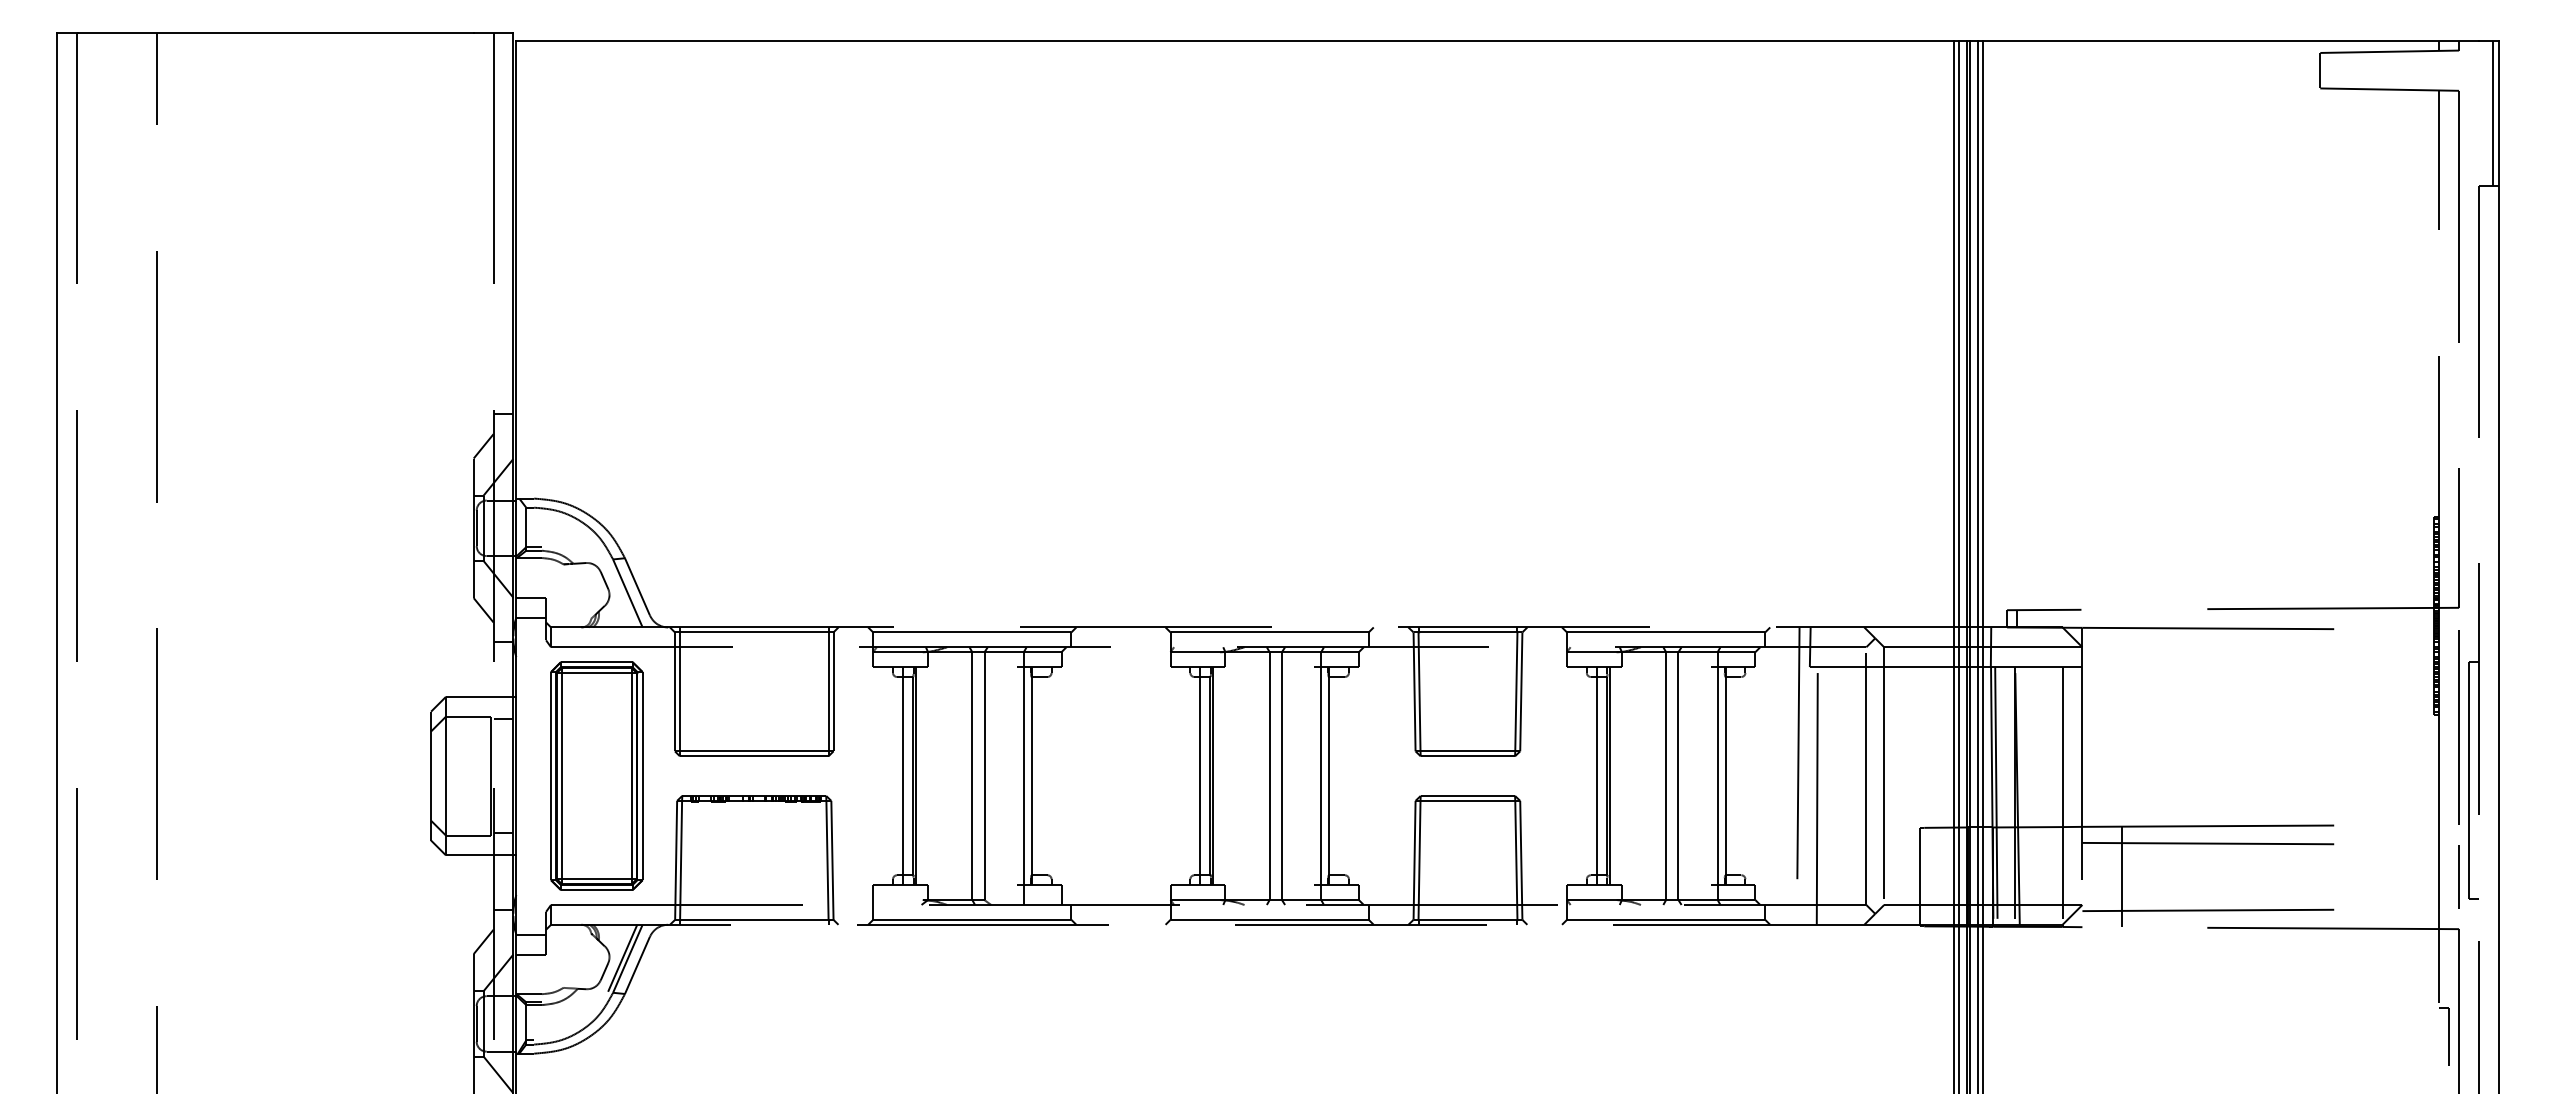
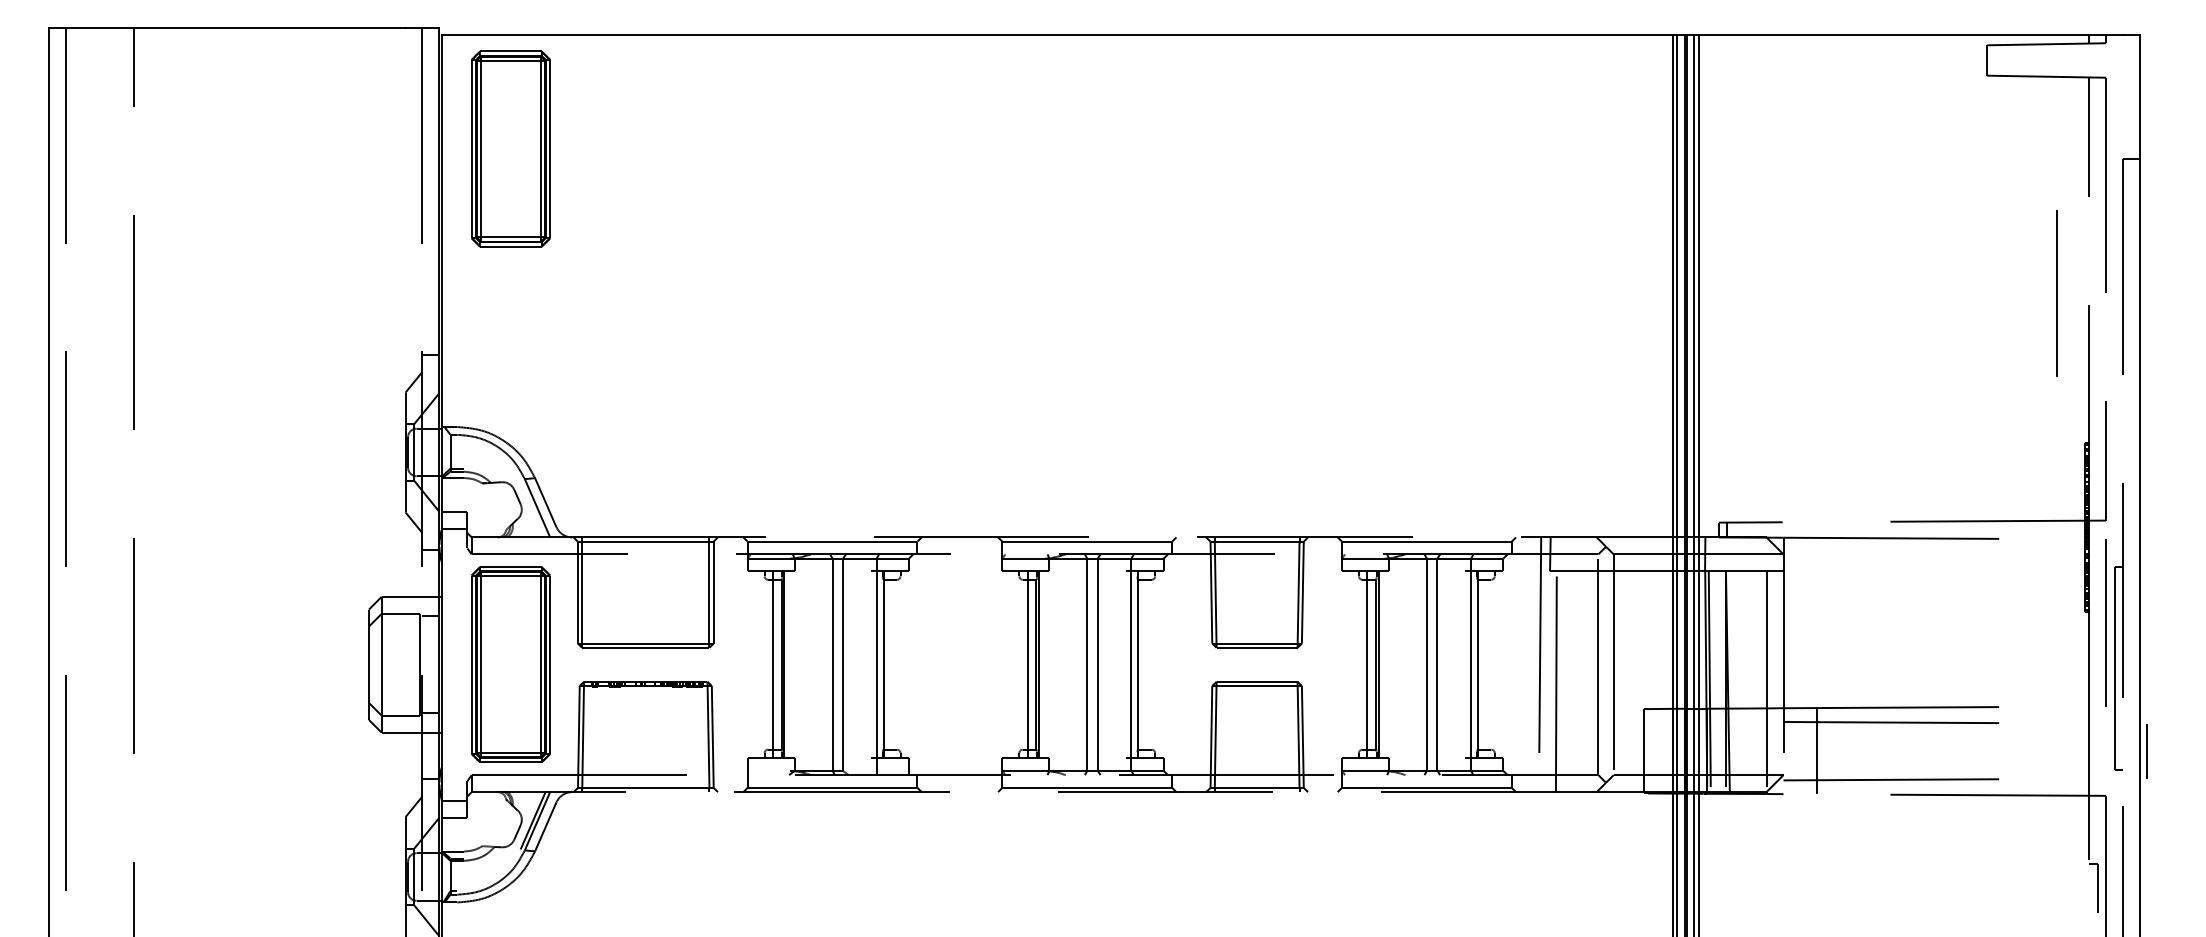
line: (2492, 113) -> (2134, 97), removed
part: (596, 173) -> (510, 148), added
line: (2401, 342) -> (2056, 293), added
line: (2458, 876) -> (2146, 750), moved

